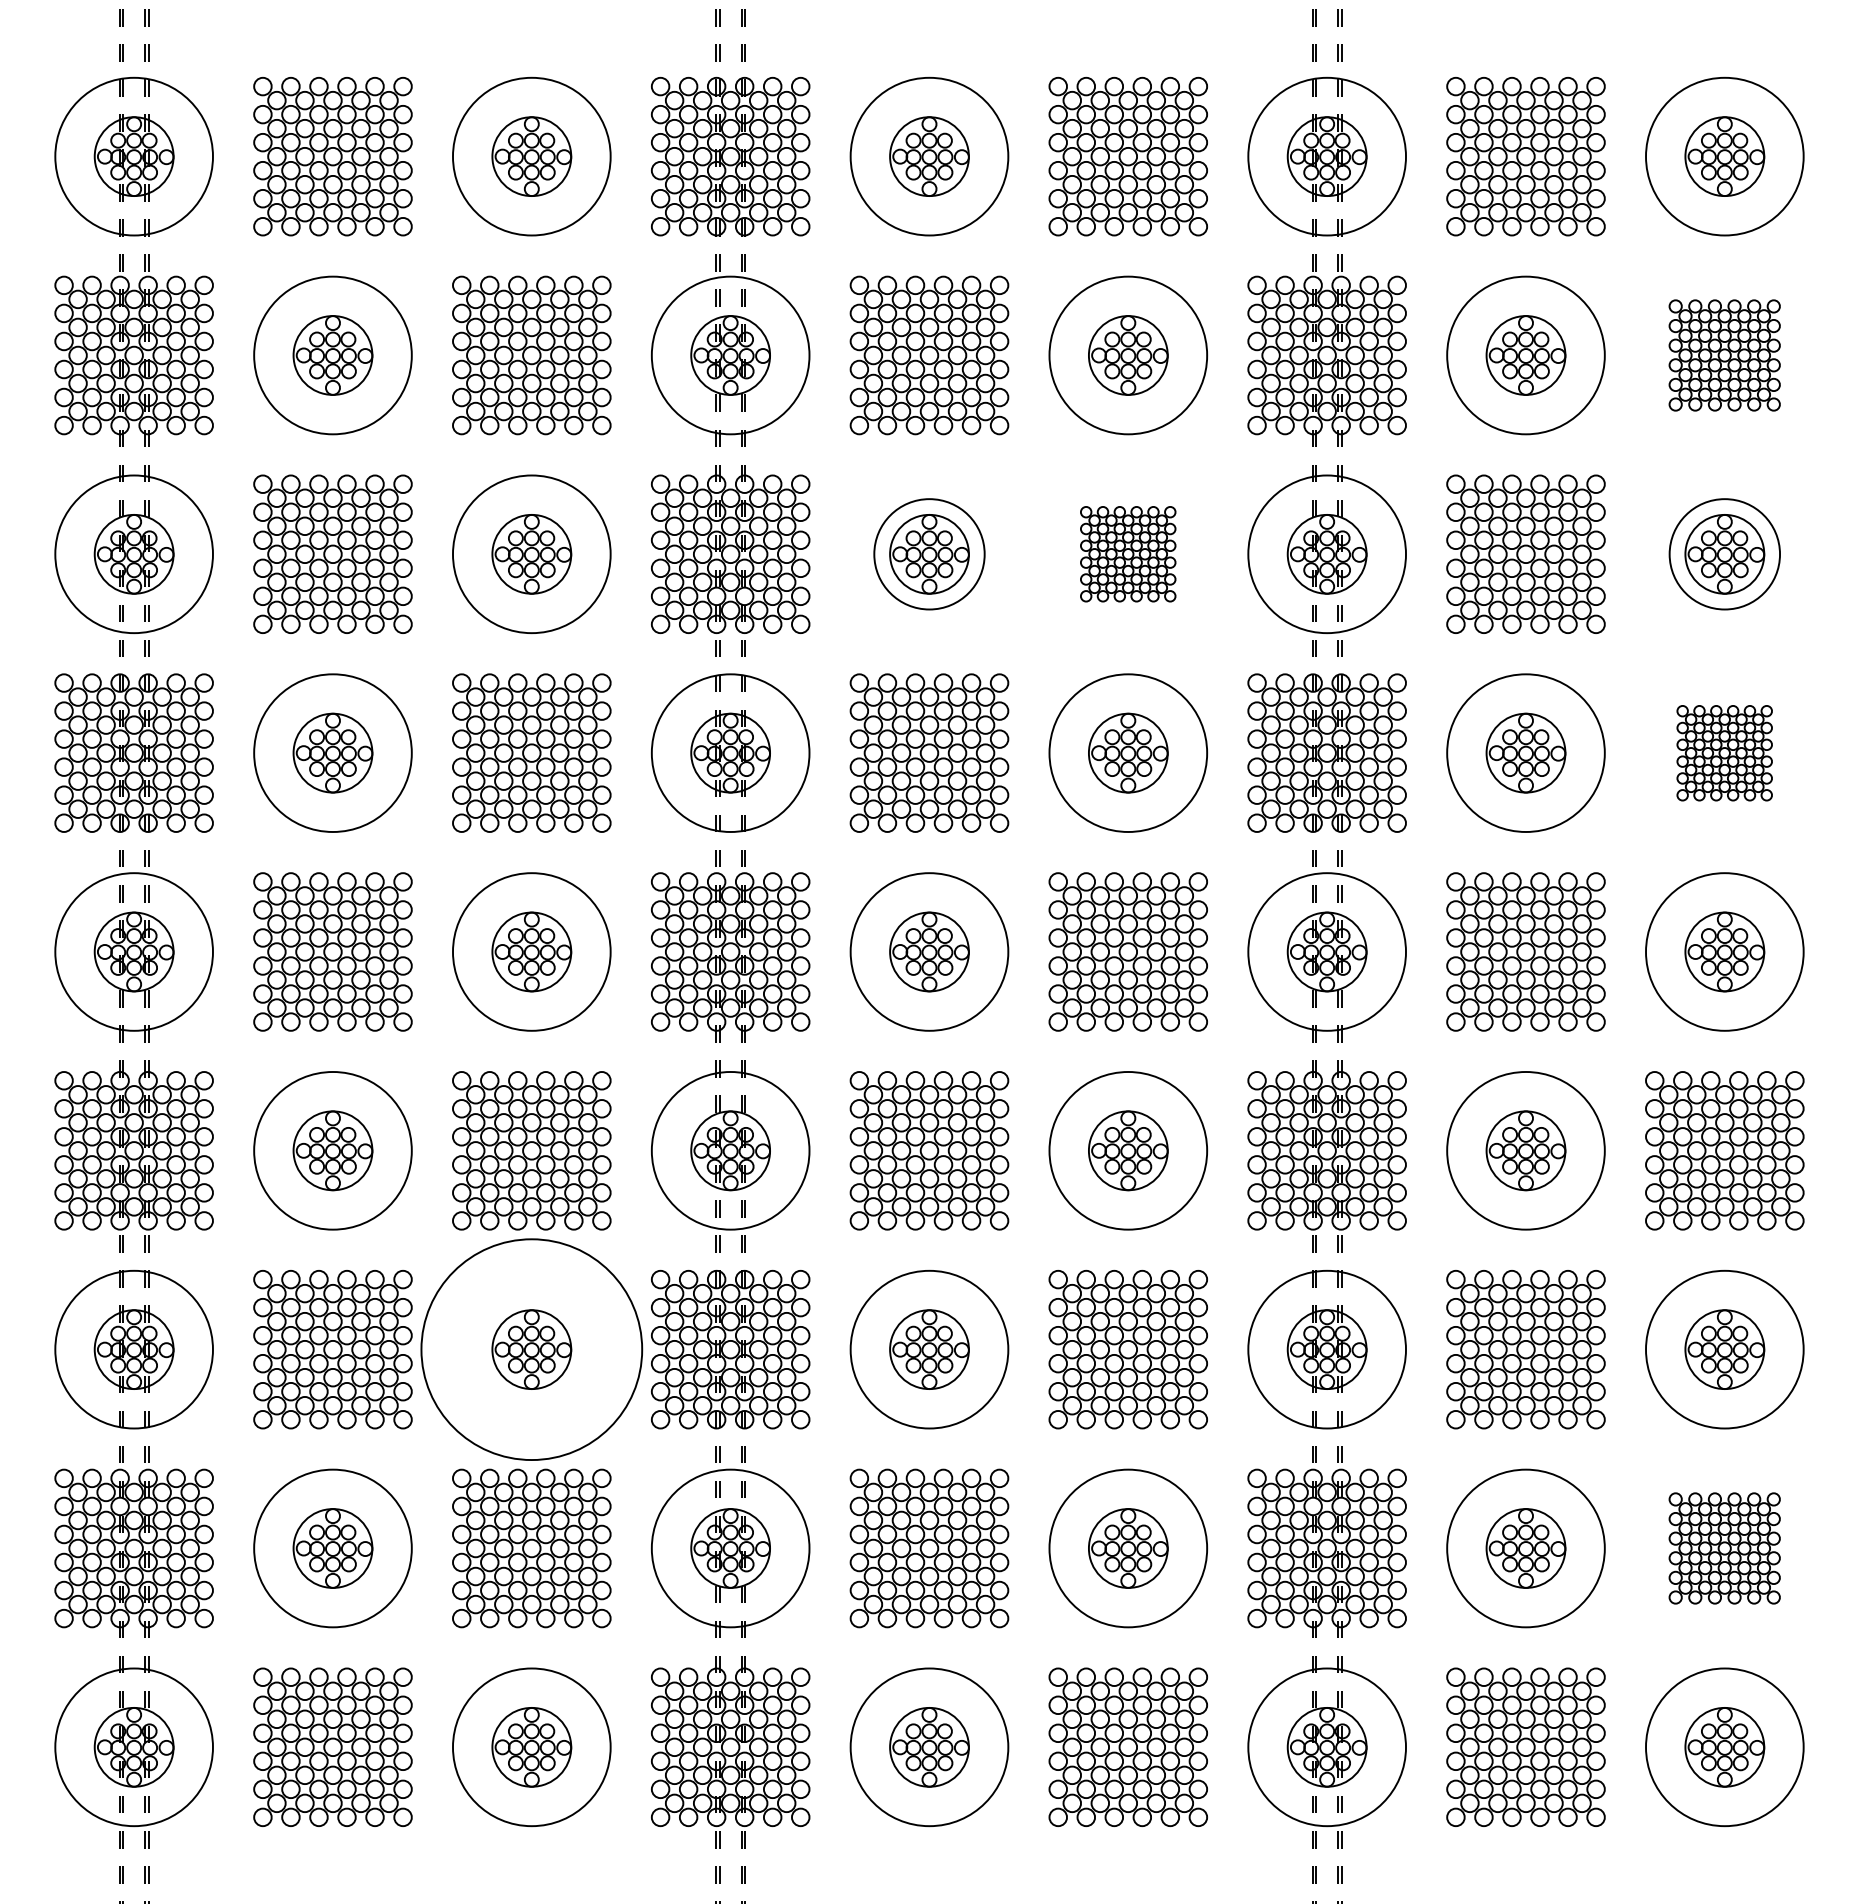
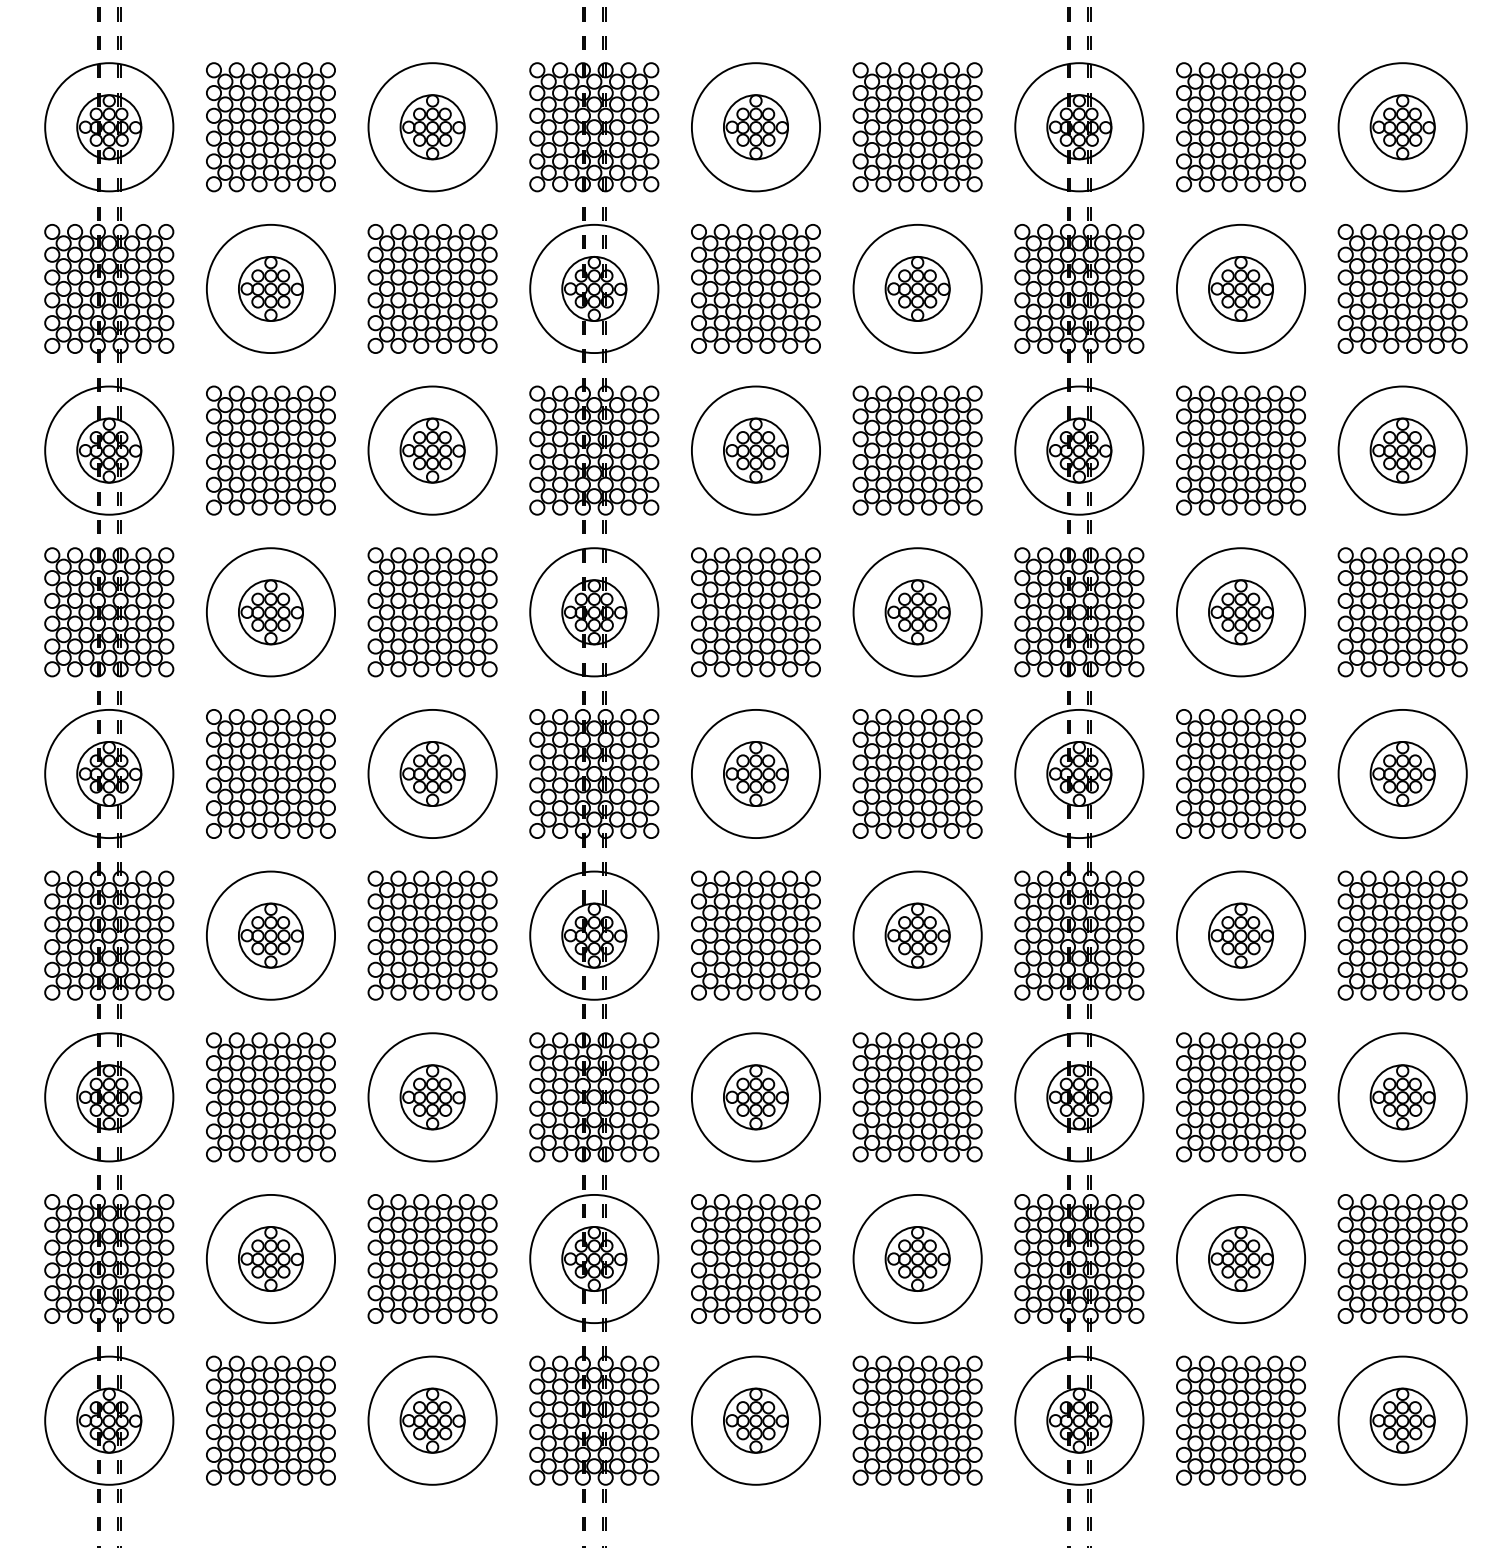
part: (1724, 354) -> (1402, 288), size x1.43
circle: (928, 554) -> (755, 450), size x1.43
part: (1128, 554) -> (917, 450), size x1.67
circle: (1724, 554) -> (1402, 450), size x1.43
part: (1724, 753) -> (1402, 612), size x1.67
circle: (531, 1349) -> (432, 1097), size x0.71
part: (1724, 1547) -> (1402, 1258), size x1.43

